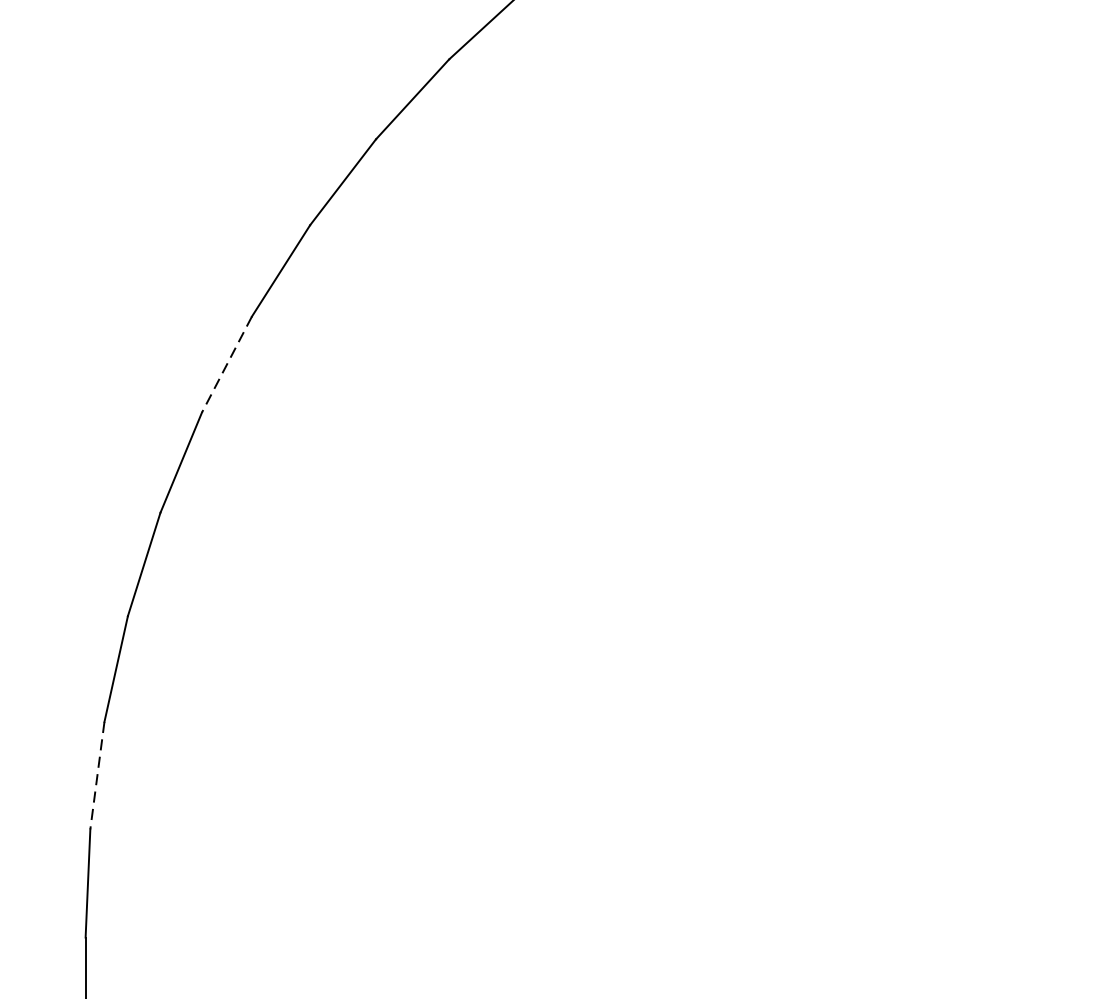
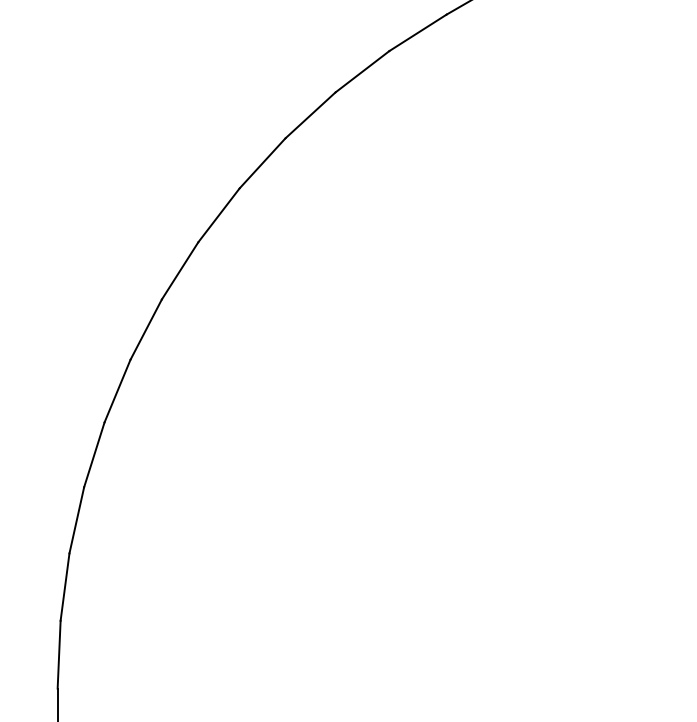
line: (227, 364) -> (146, 329), dashed -> solid
line: (98, 776) -> (65, 587), dashed -> solid

